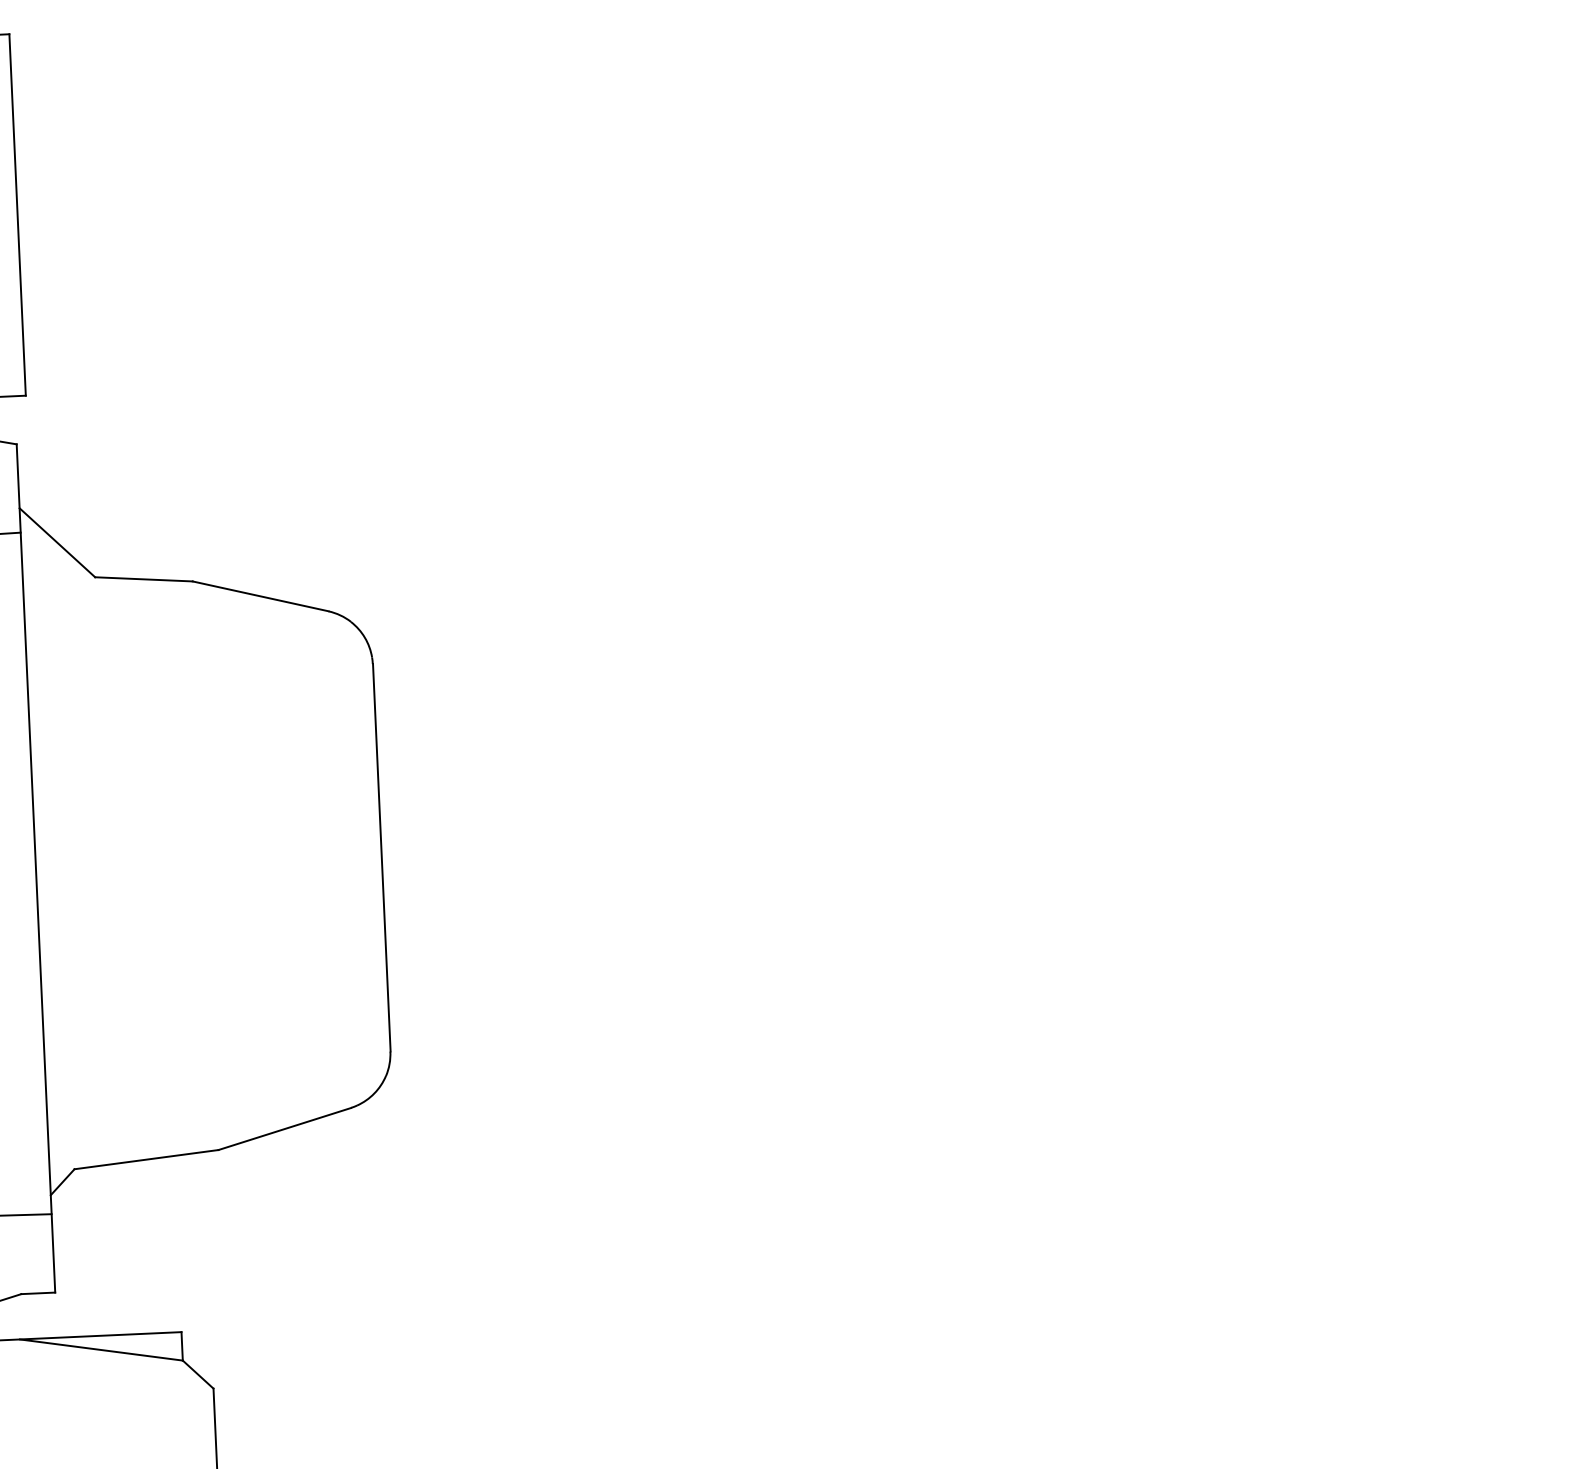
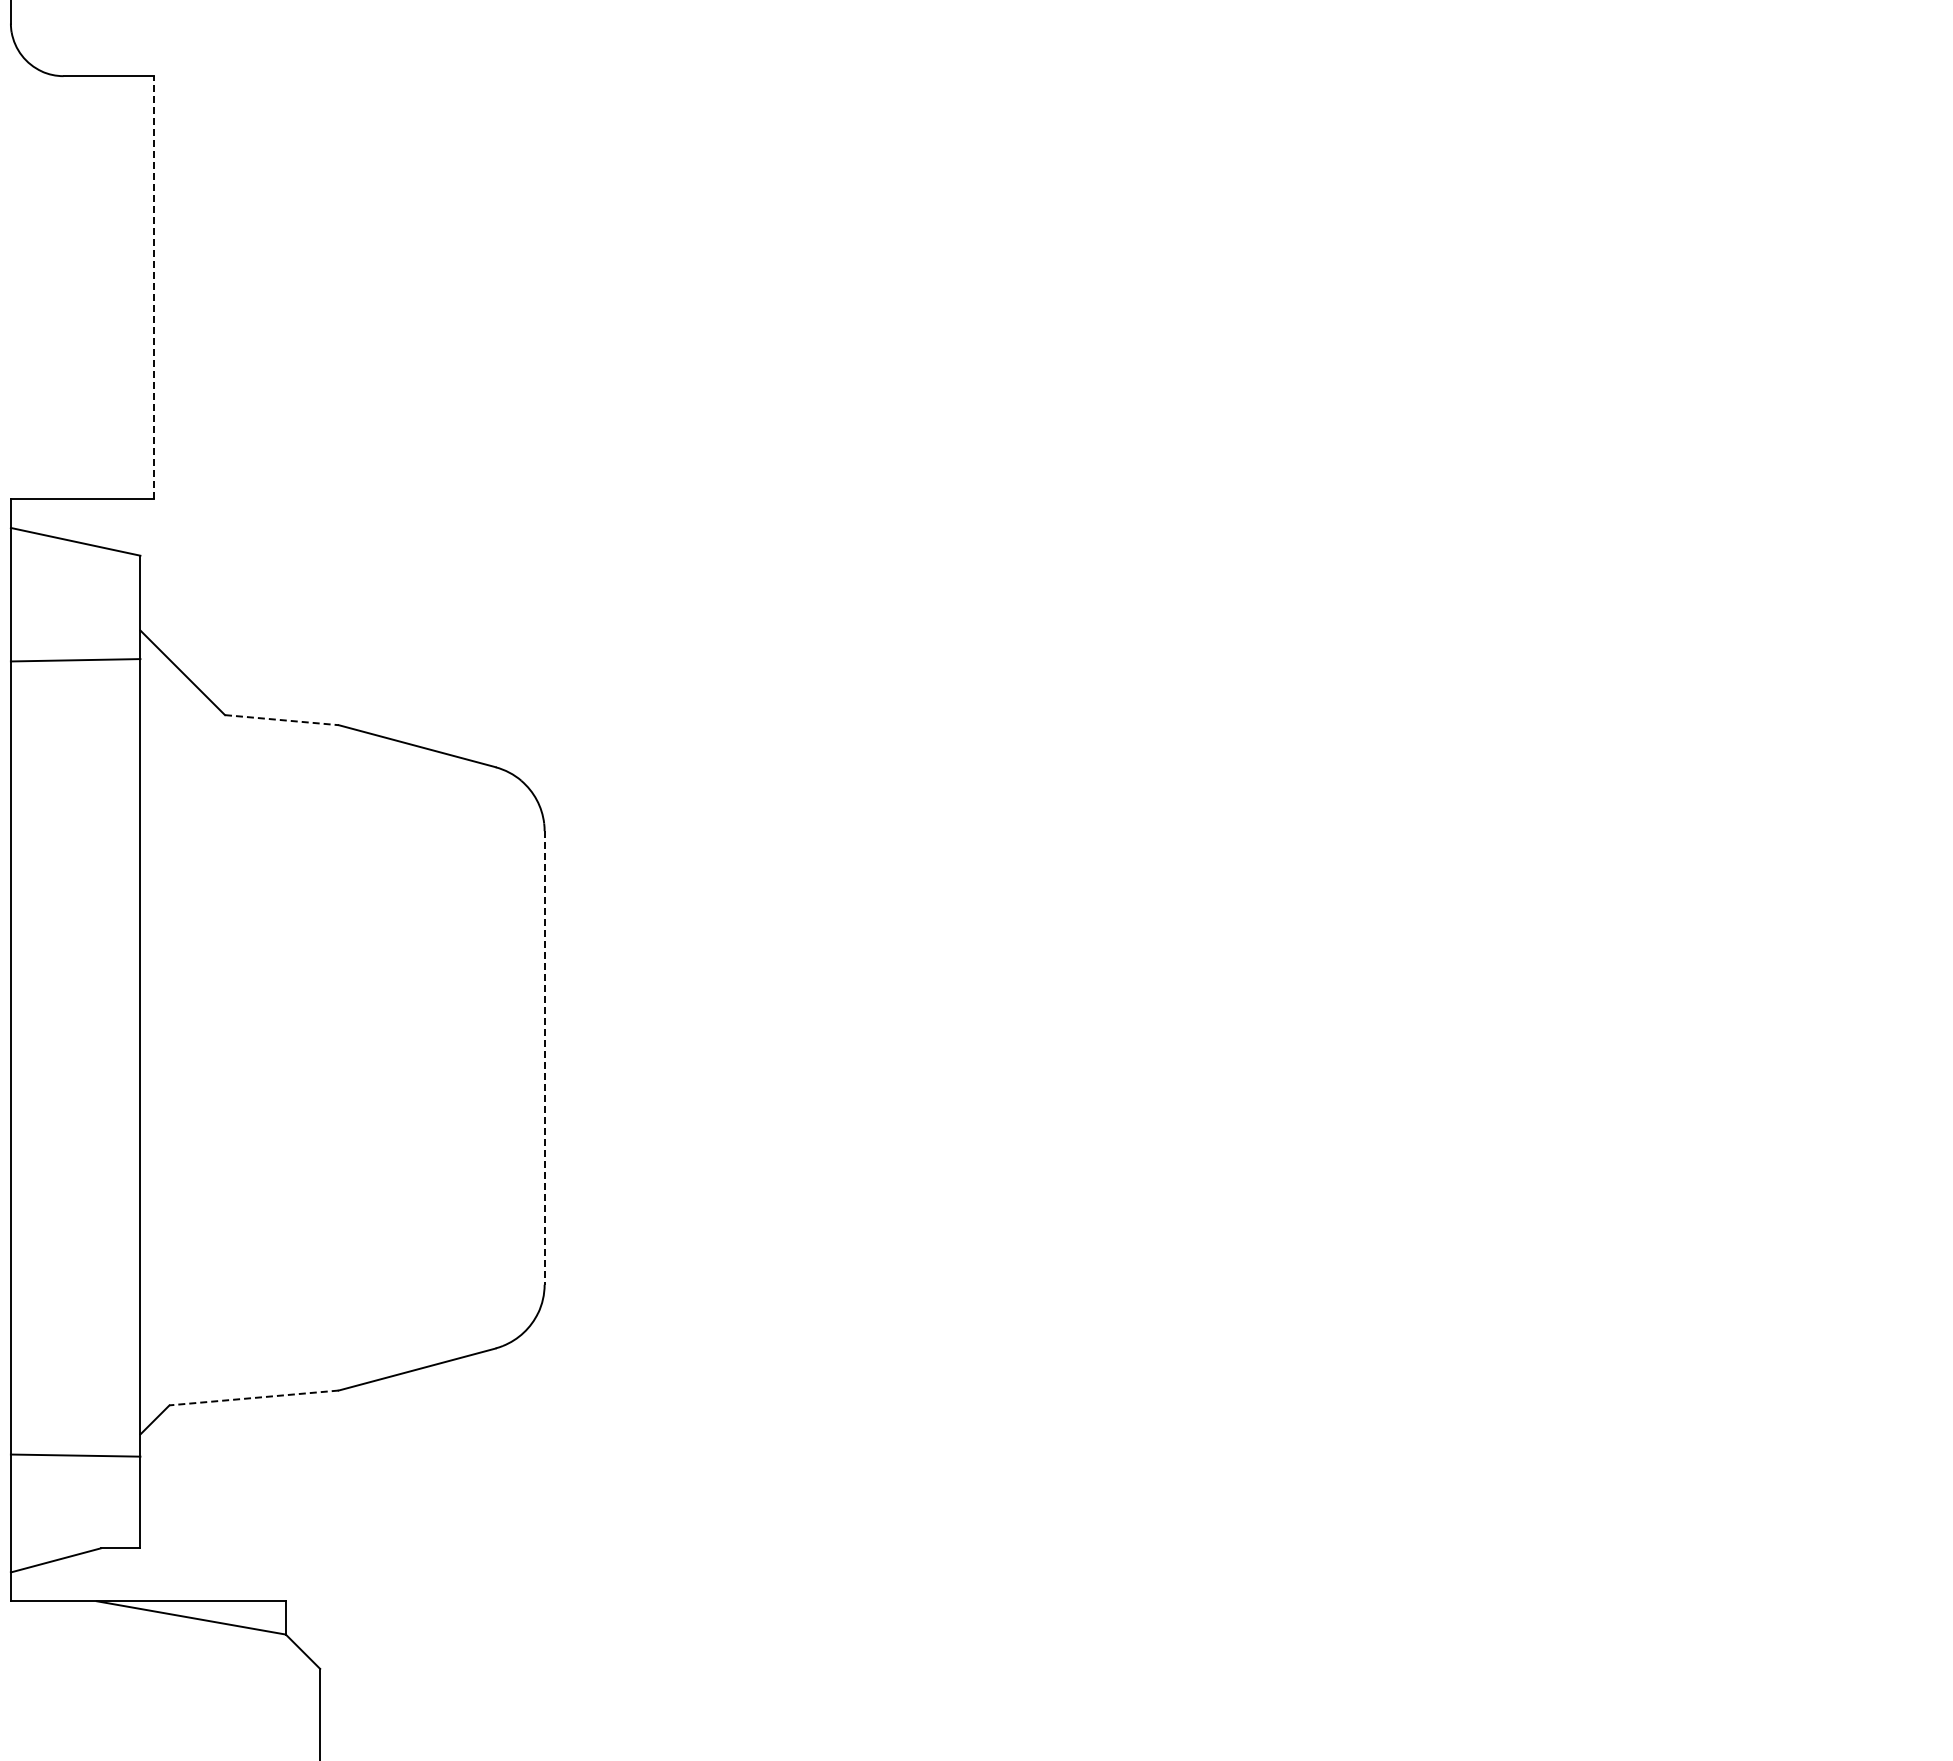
line: (17, 214) -> (153, 287), solid -> dashed
line: (144, 579) -> (282, 720), solid -> dashed
line: (381, 857) -> (544, 1057), solid -> dashed
line: (146, 1159) -> (254, 1397), solid -> dashed

